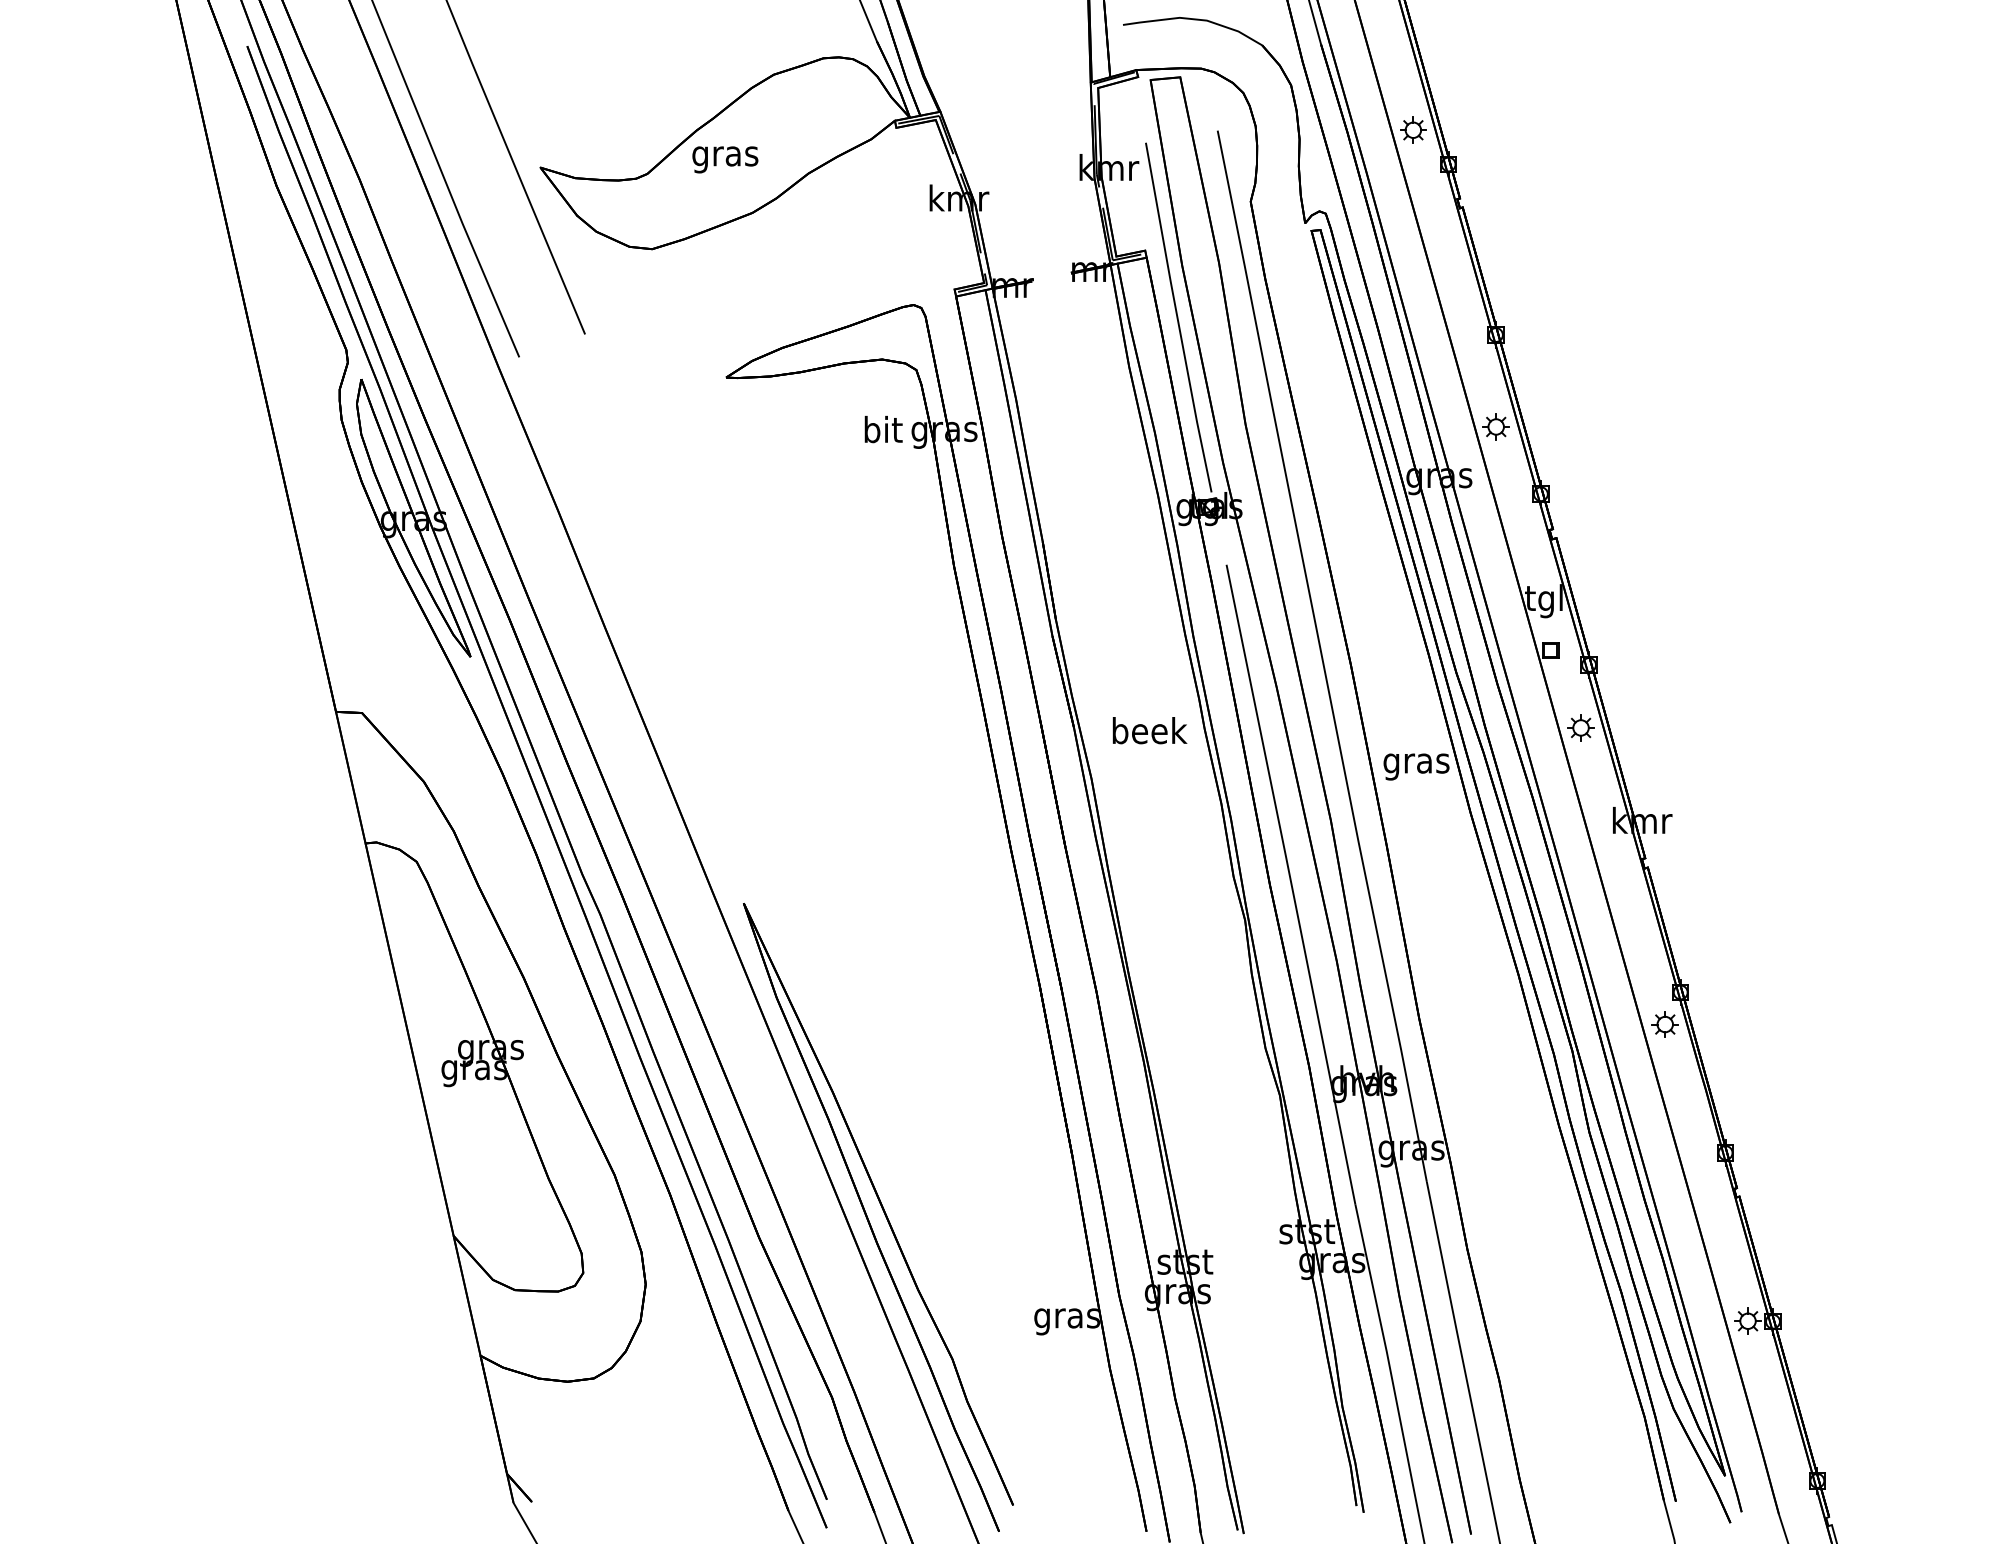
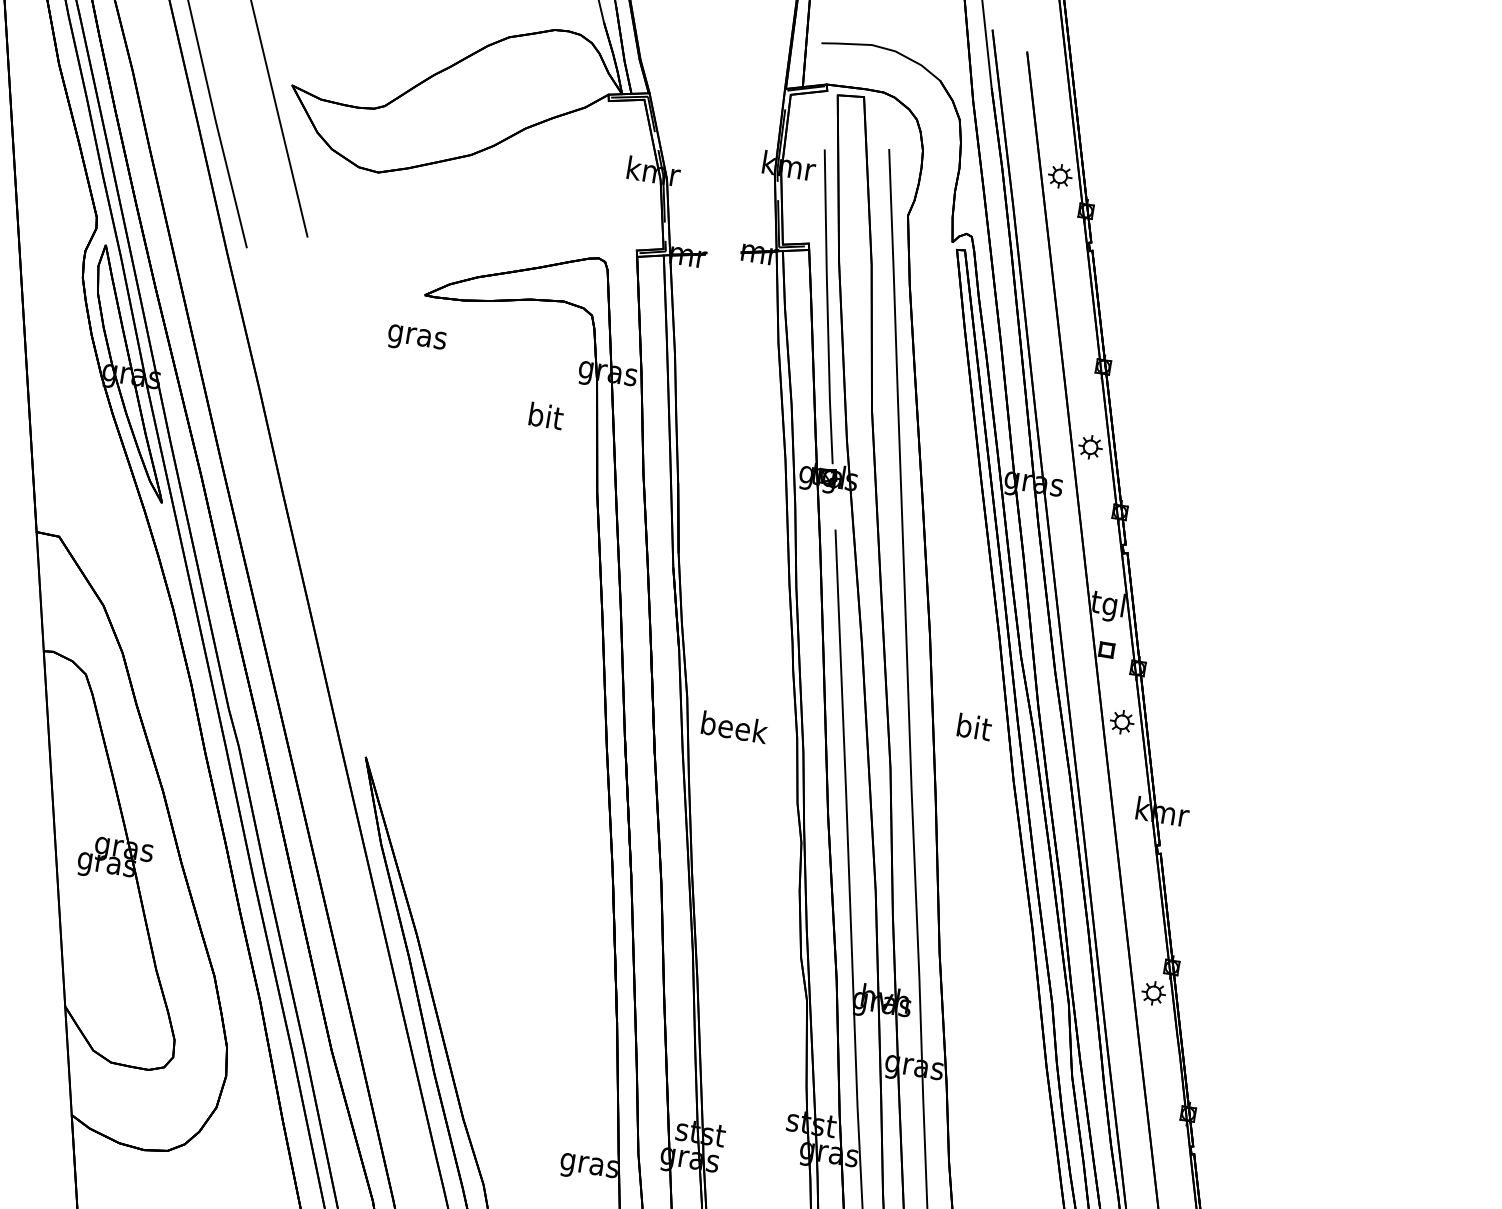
text: (725, 159) -> (417, 339), moved
text: (883, 429) -> (546, 416), moved
text: (1149, 730) -> (734, 727), moved
text: (1416, 763) -> (973, 730), gras -> bit

